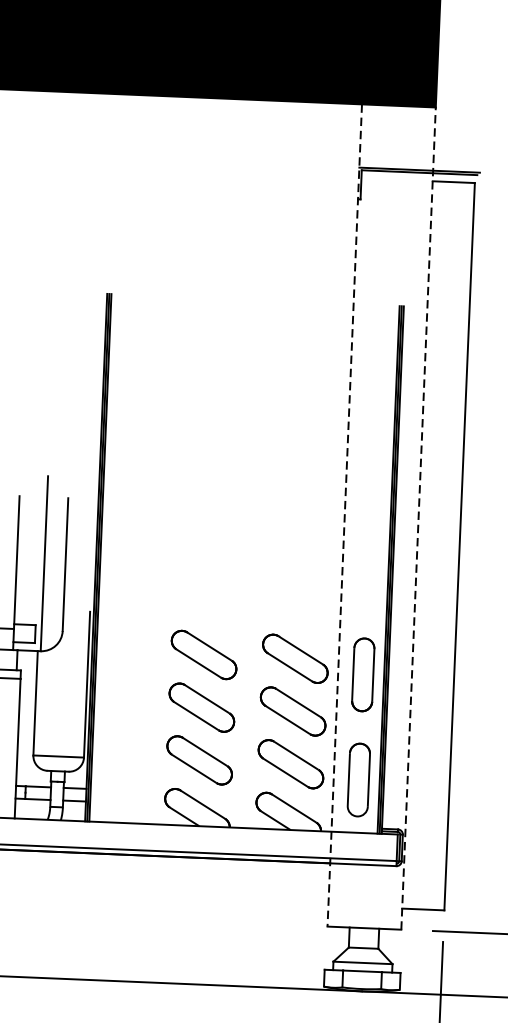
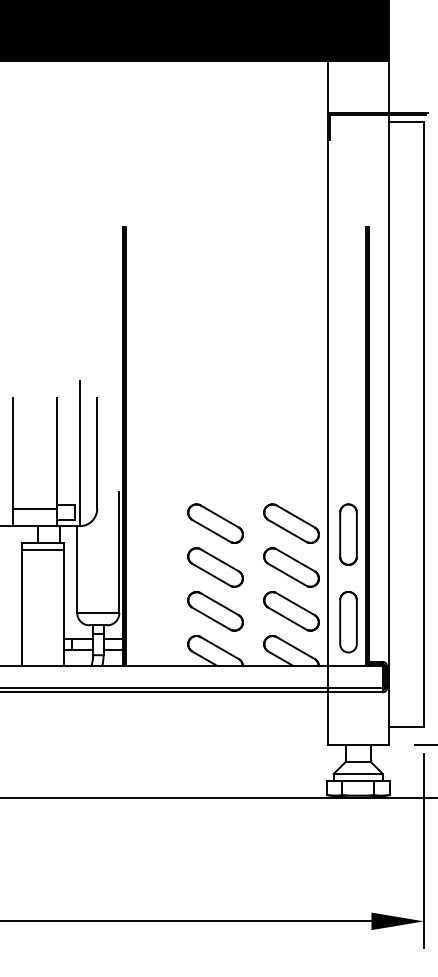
line: (344, 516) -> (327, 403), dashed -> solid
line: (417, 518) -> (388, 402), dashed -> solid

